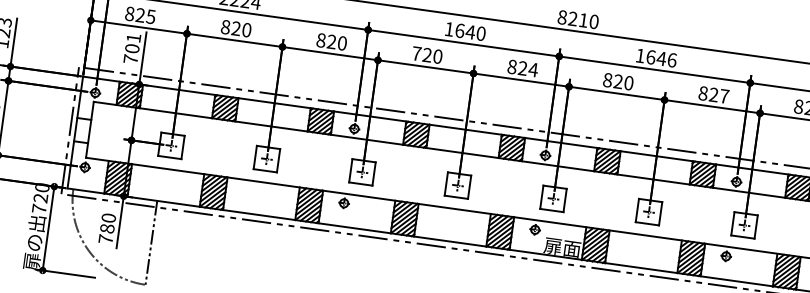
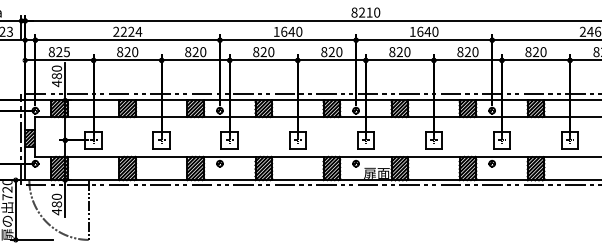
text: (131, 49) -> (56, 76), 701 -> 480
text: (417, 54) -> (256, 52), 720 -> 820
text: (672, 59) -> (435, 31), 1646 -> 1640
text: (533, 70) -> (339, 52), 824 -> 820
text: (724, 96) -> (475, 52), 827 -> 820
hatch: (83, 129) -> (30, 137), added
text: (105, 238) -> (56, 211), 780 -> 480

